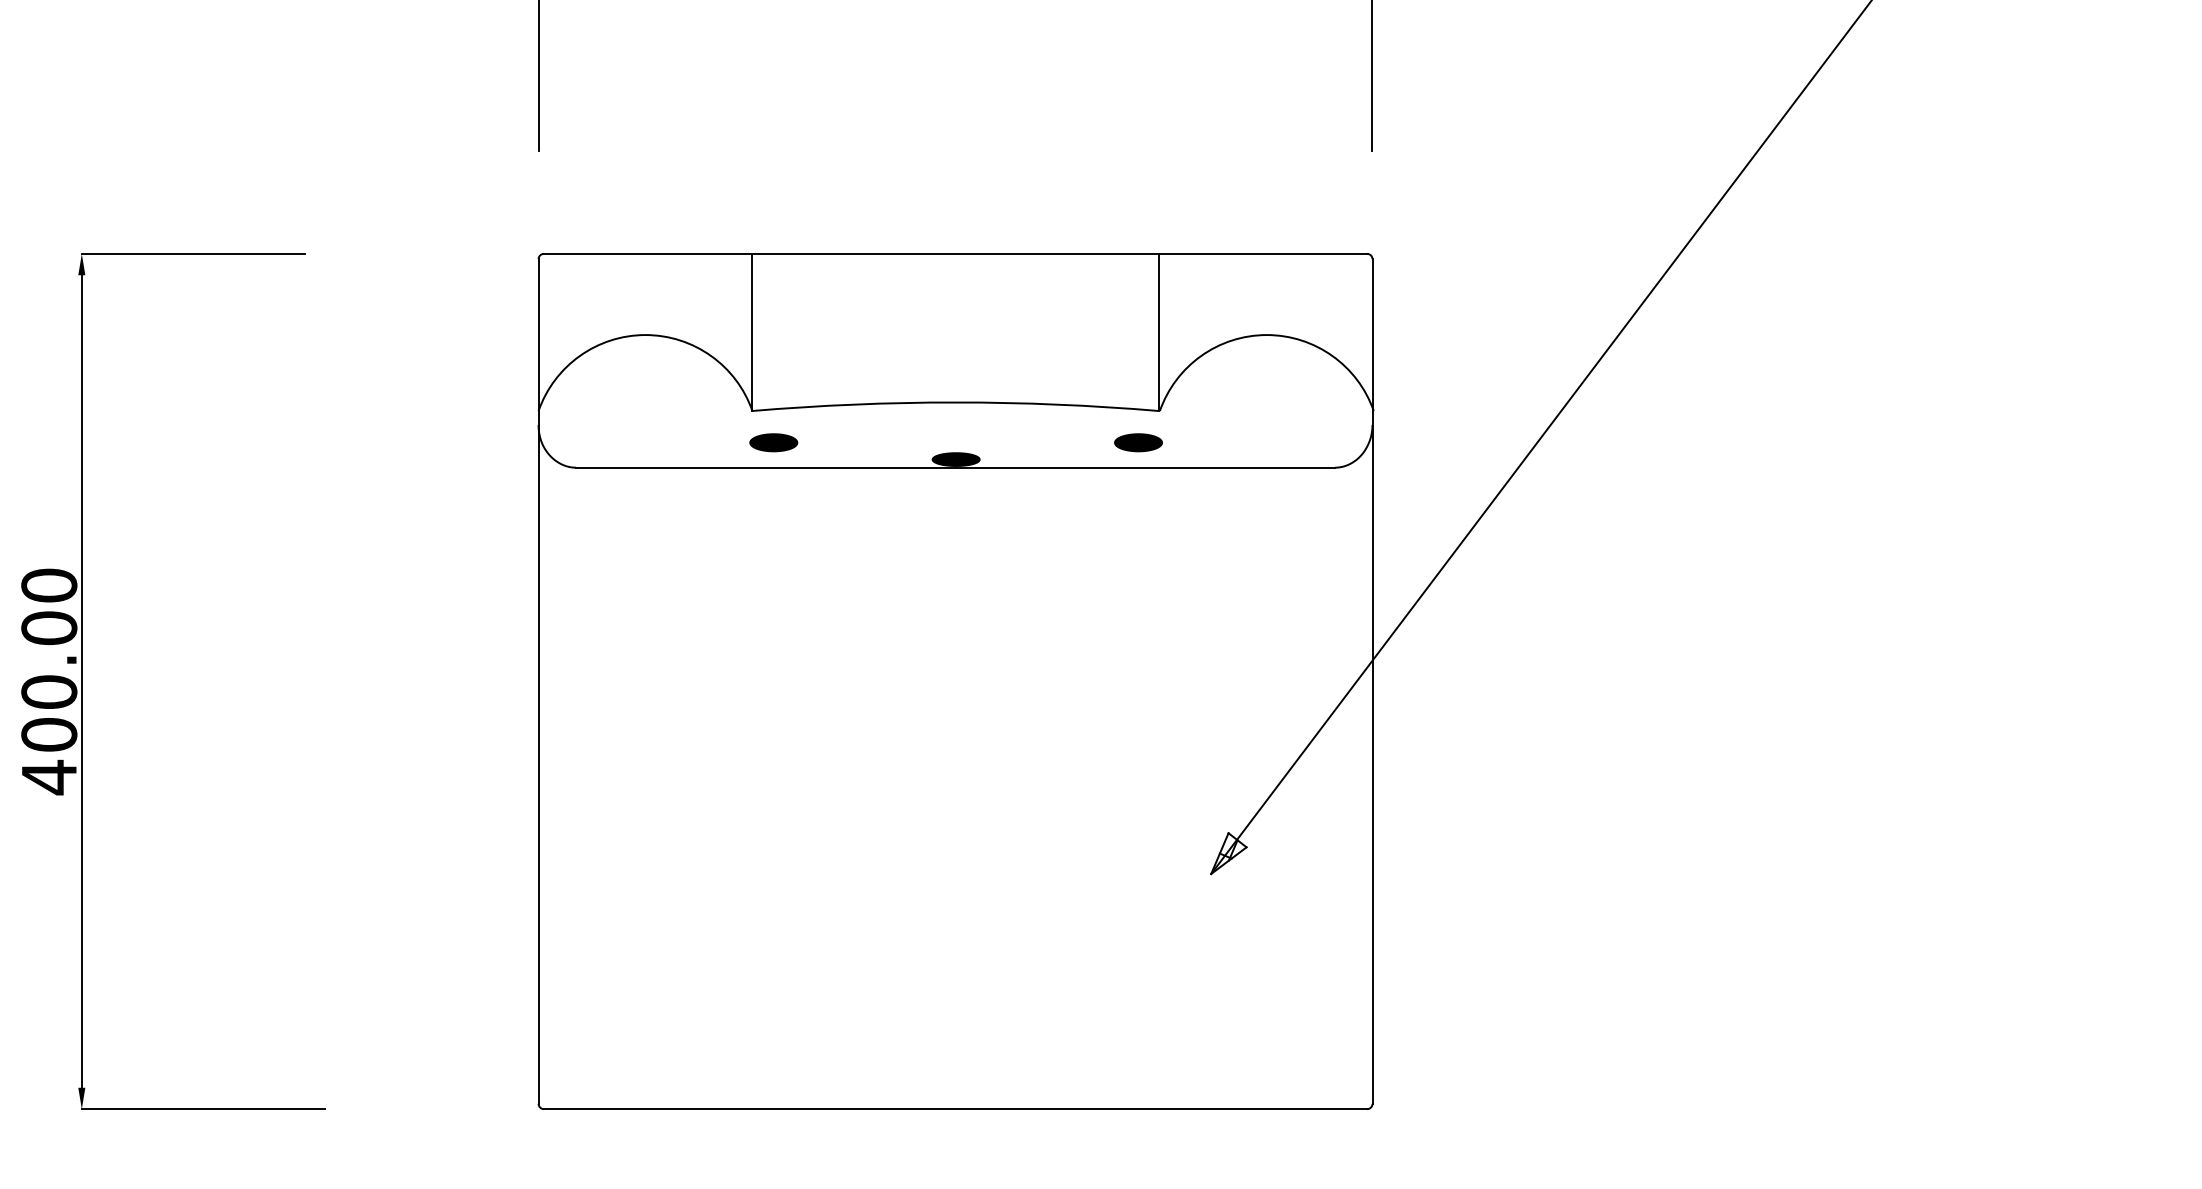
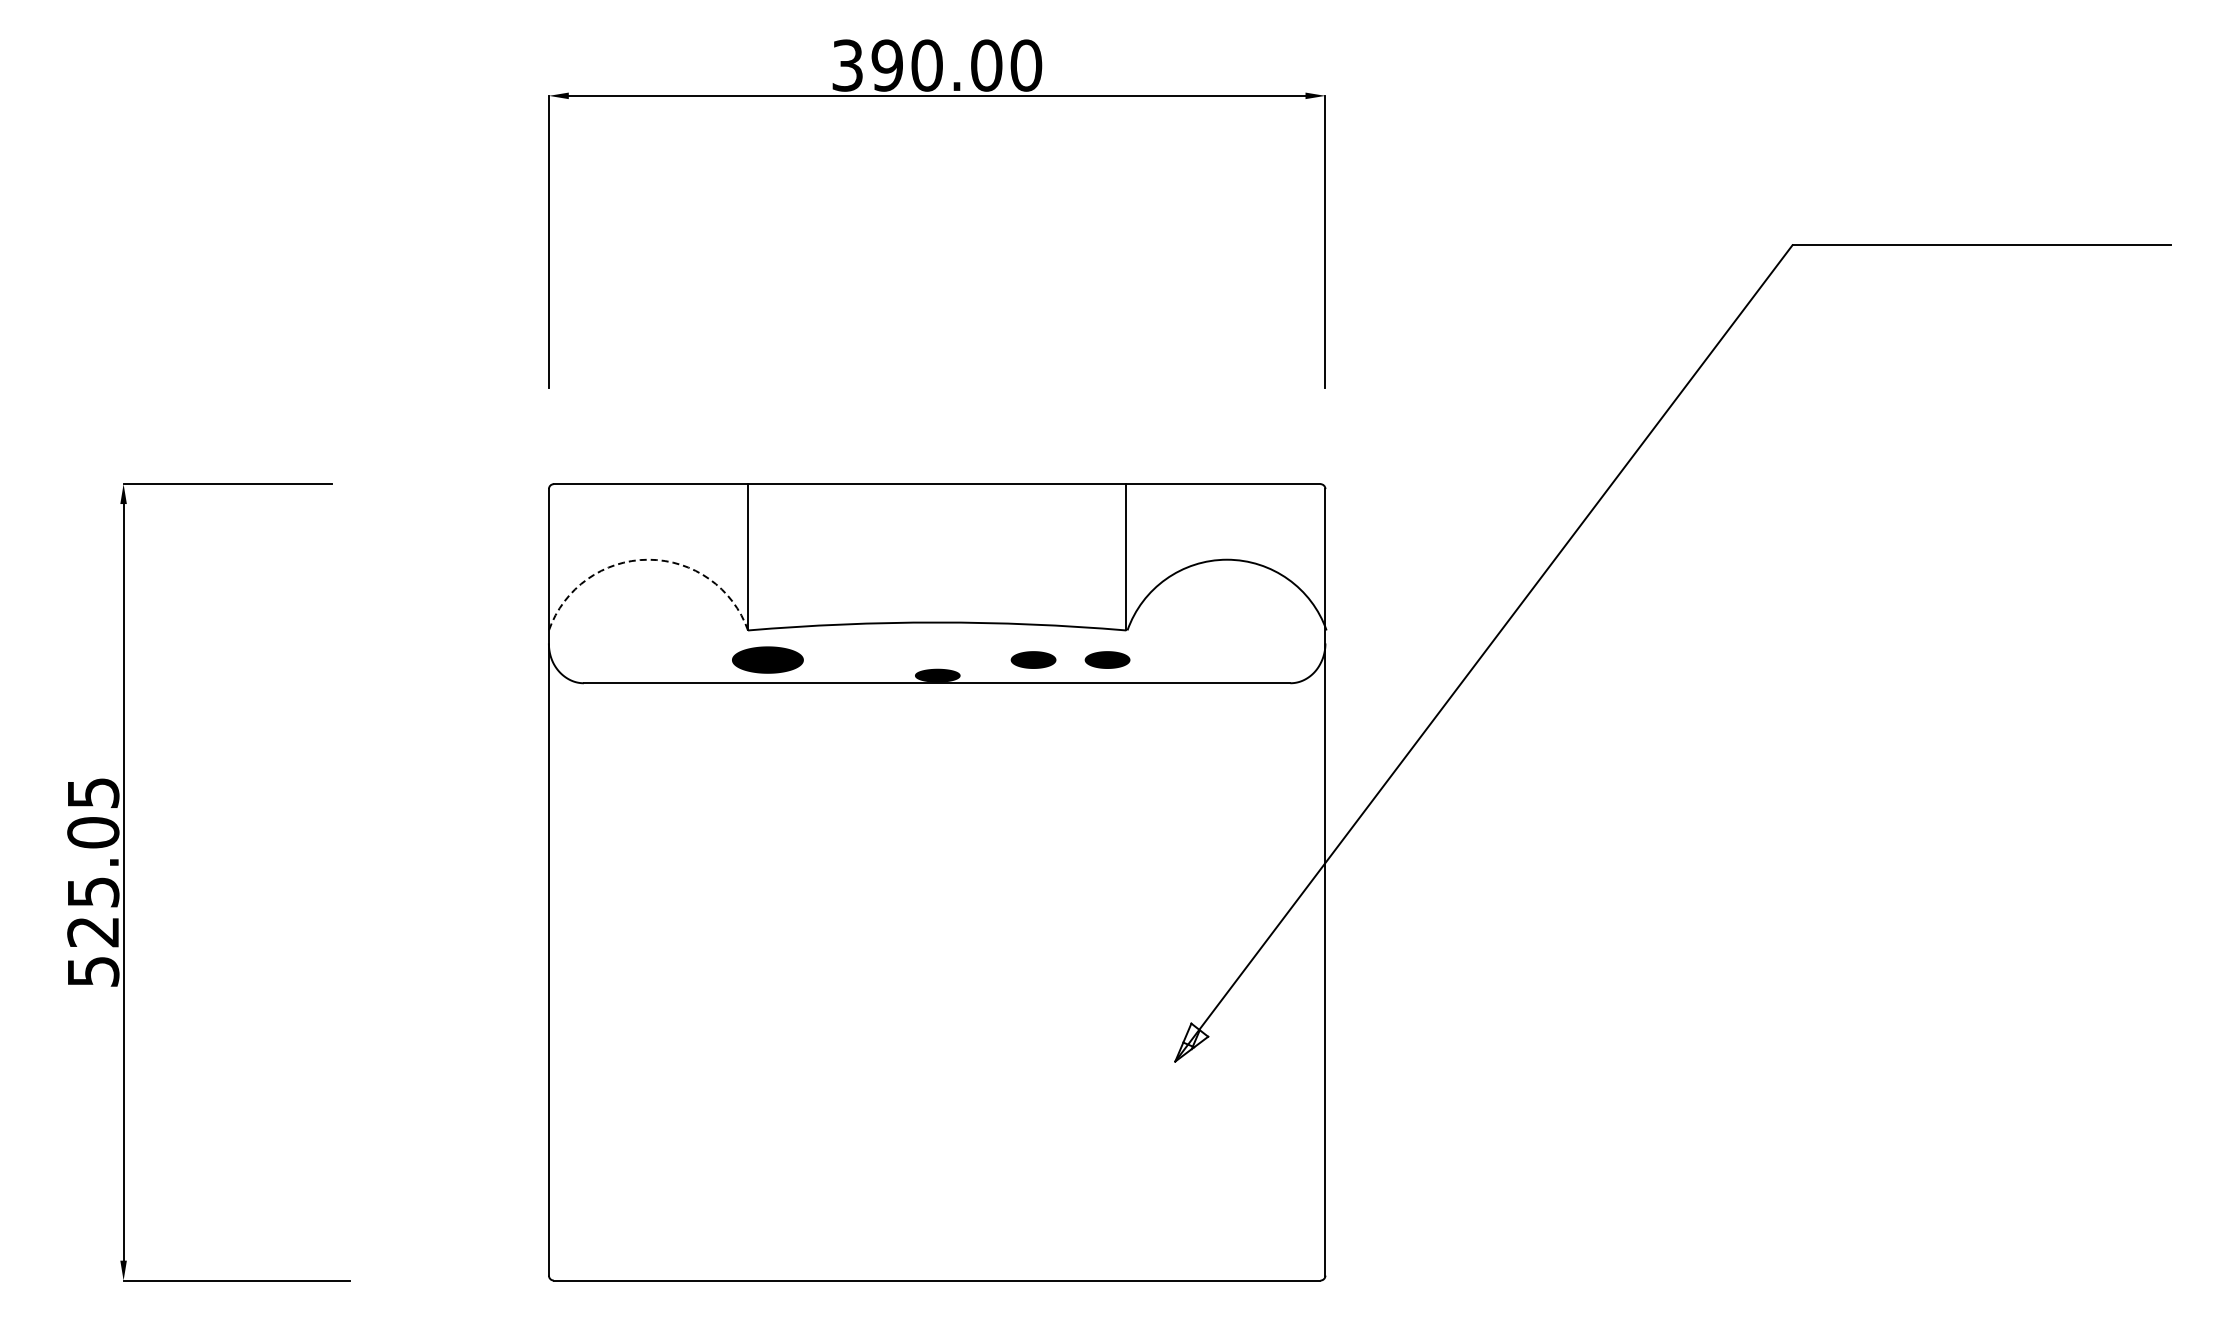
arc: (645, 334) -> (648, 559), solid -> dashed
part: (773, 442) -> (767, 659), size x1.6
part: (1058, 442) -> (1033, 659), added
text: (49, 681) -> (93, 882), 400.00 -> 525.05

